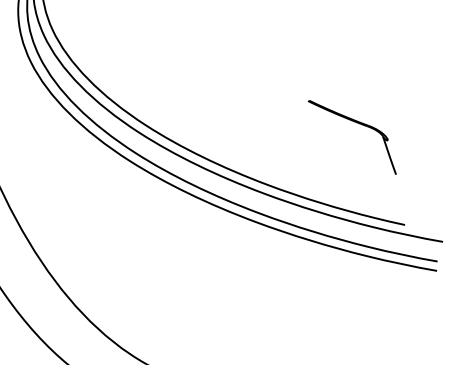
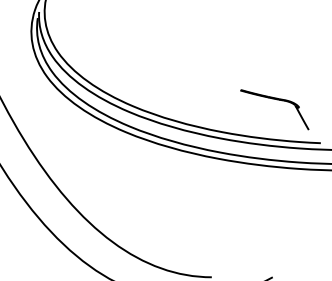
part: (357, 124) -> (276, 100), moved

